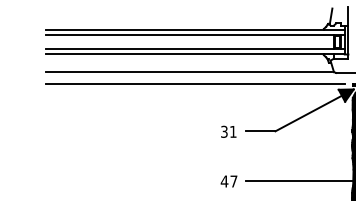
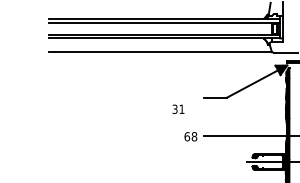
line: (195, 83) -> (164, 60), removed
text: (228, 130) -> (178, 108), moved
text: (228, 181) -> (190, 136), 47 -> 68

